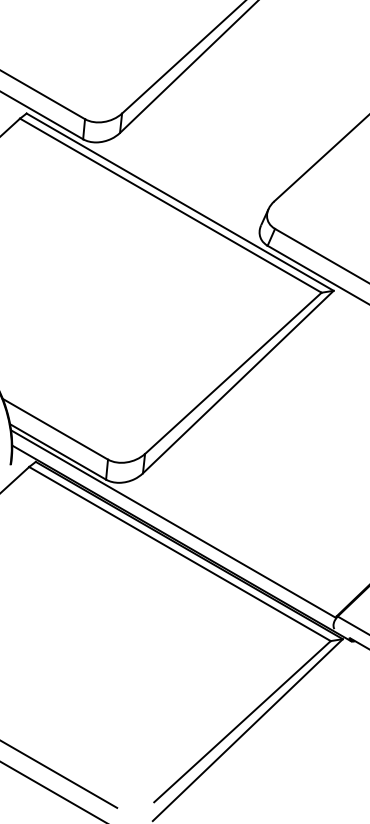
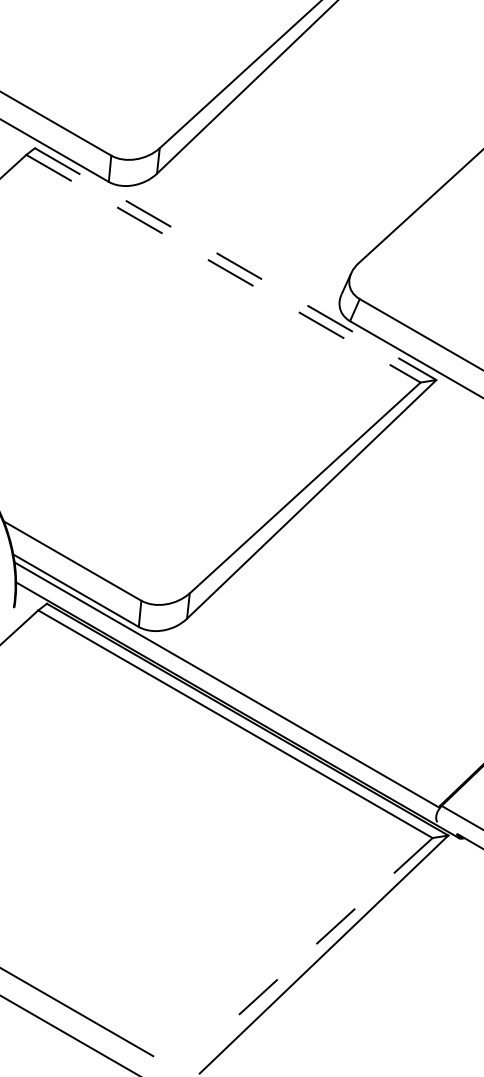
line: (180, 202) -> (235, 264), solid -> dashed
line: (170, 205) -> (223, 268), solid -> dashed
line: (241, 721) -> (316, 943), solid -> dashed

